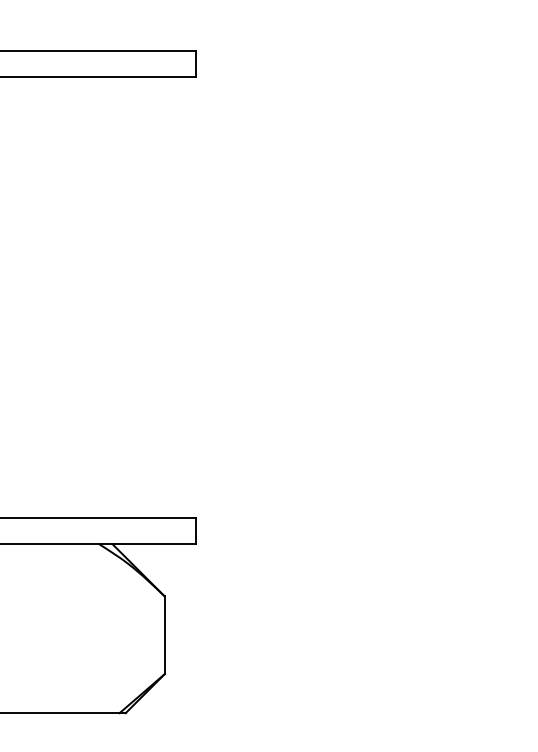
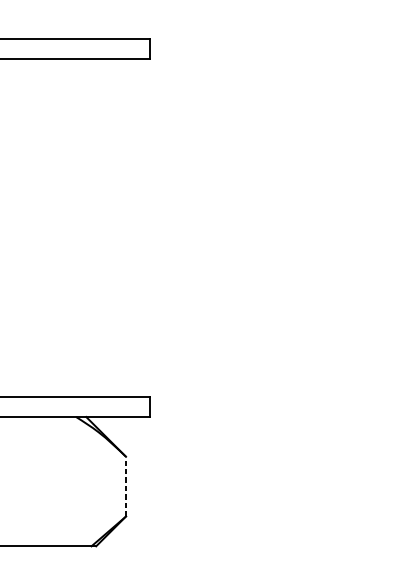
line: (164, 635) -> (125, 486), solid -> dashed

